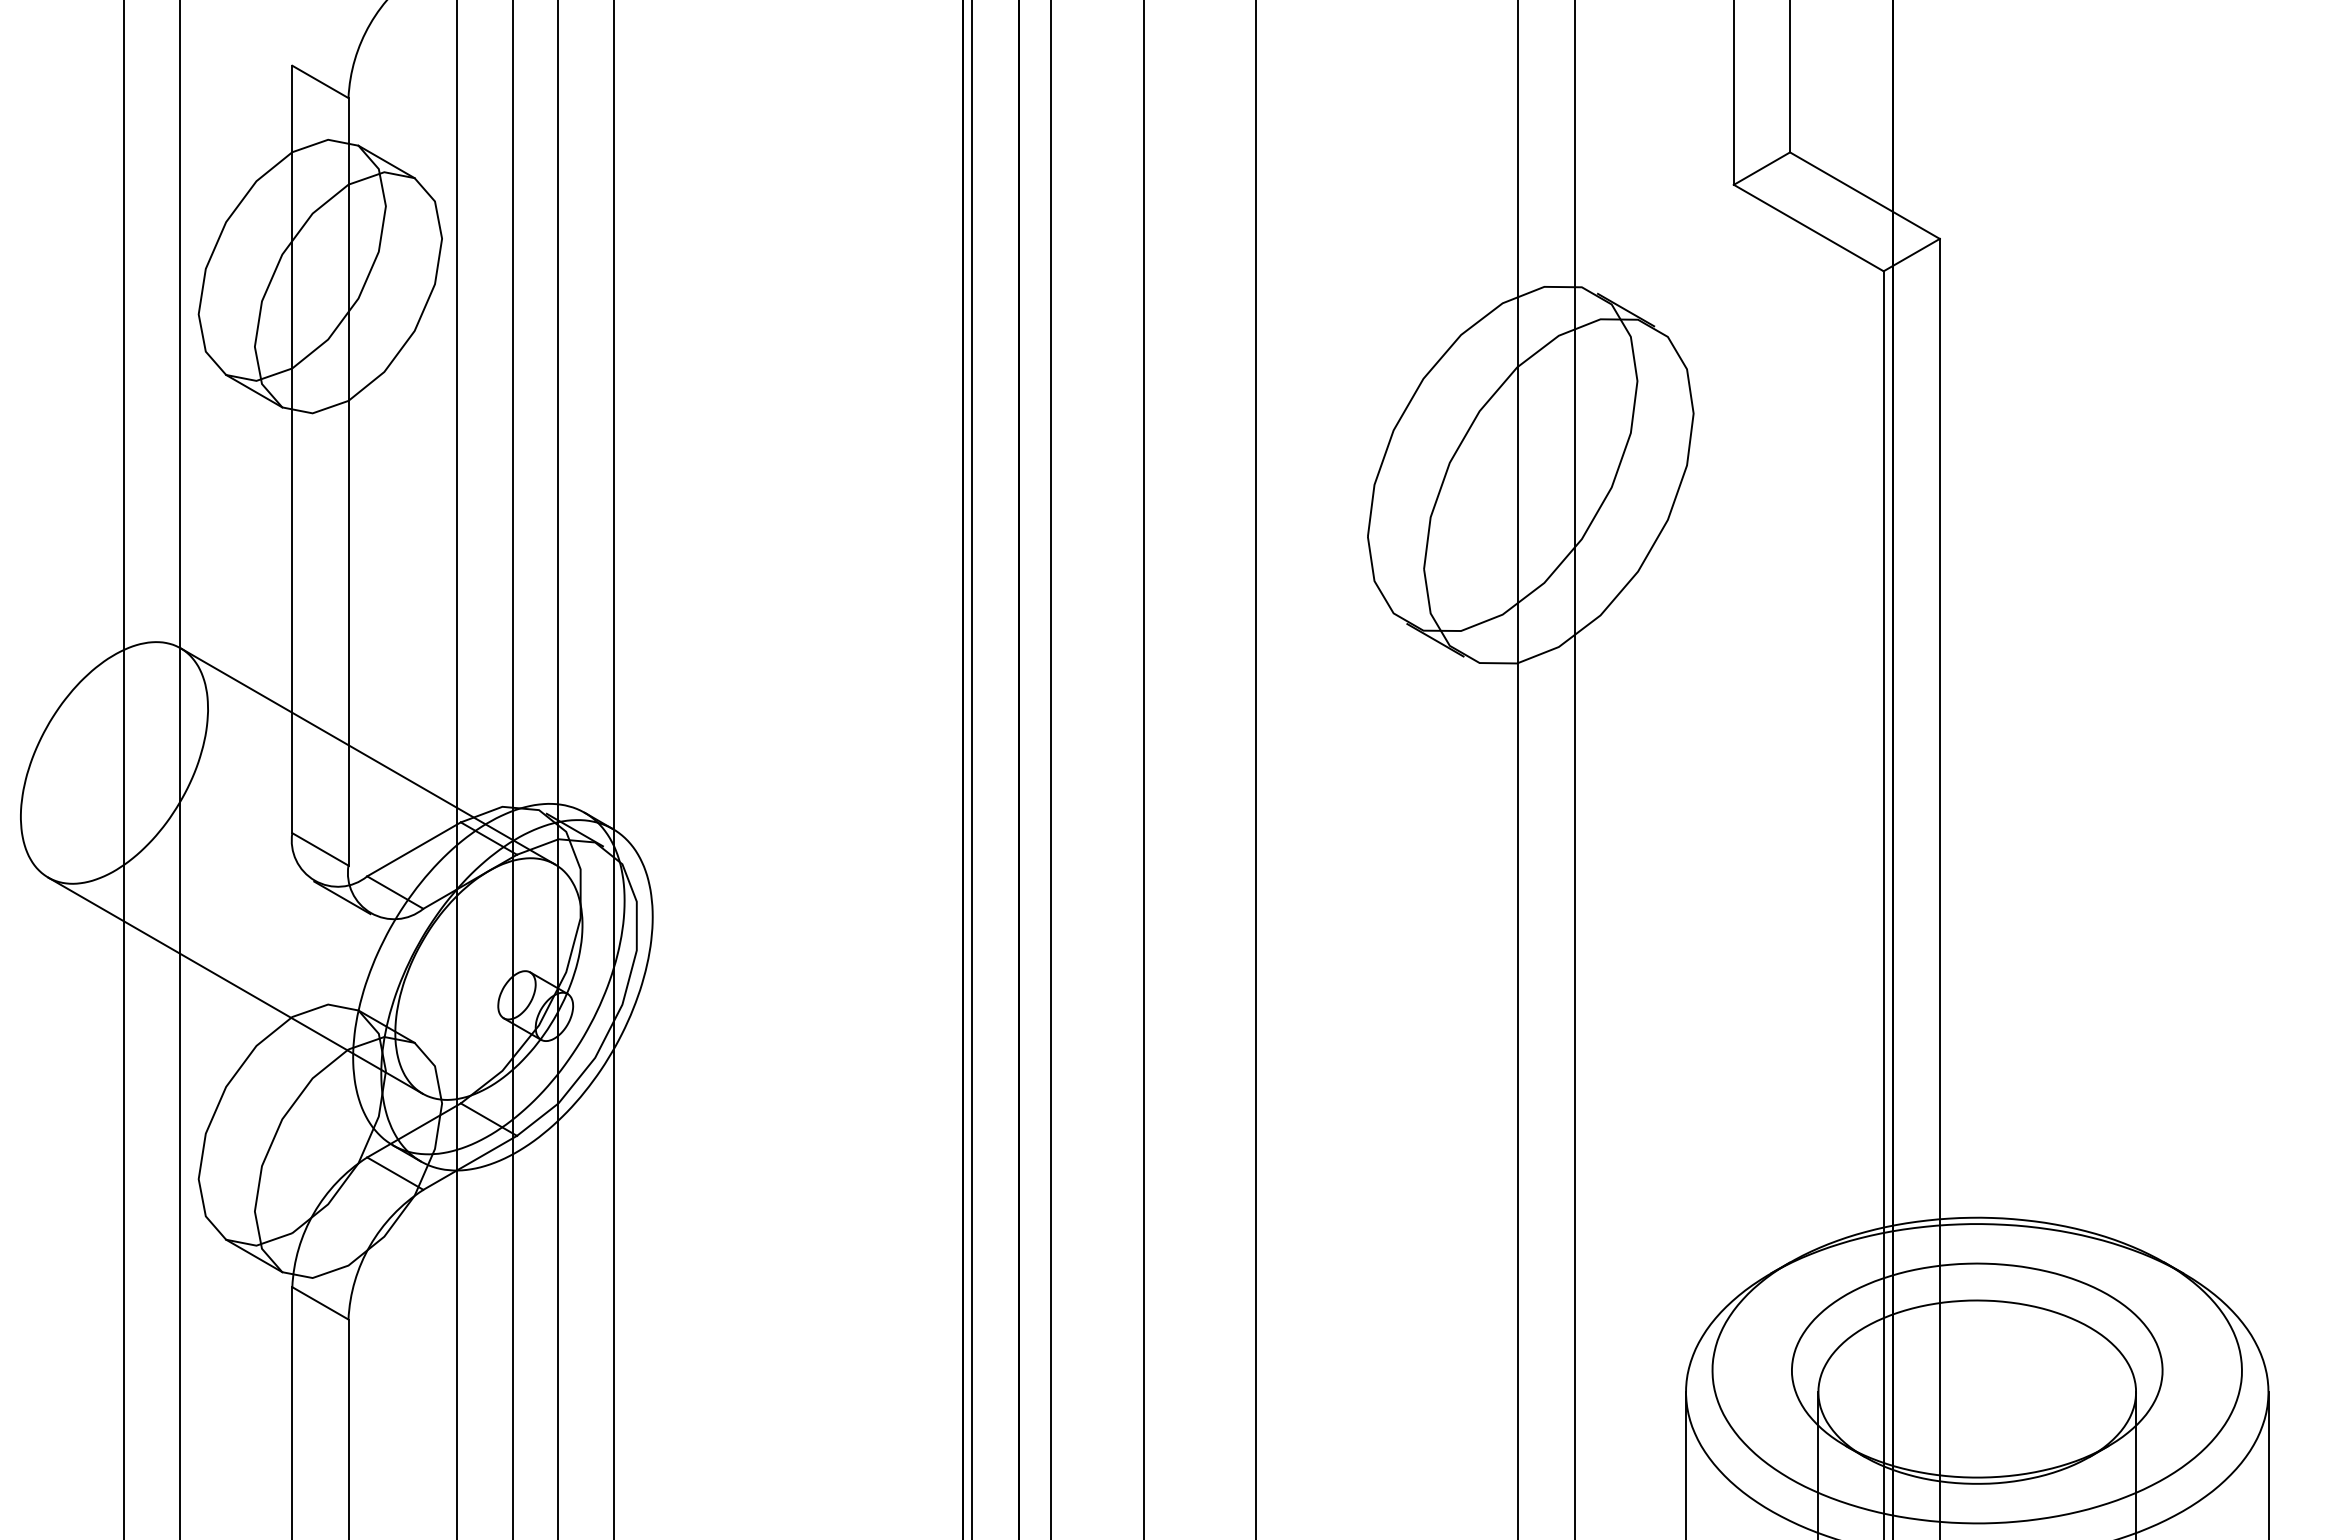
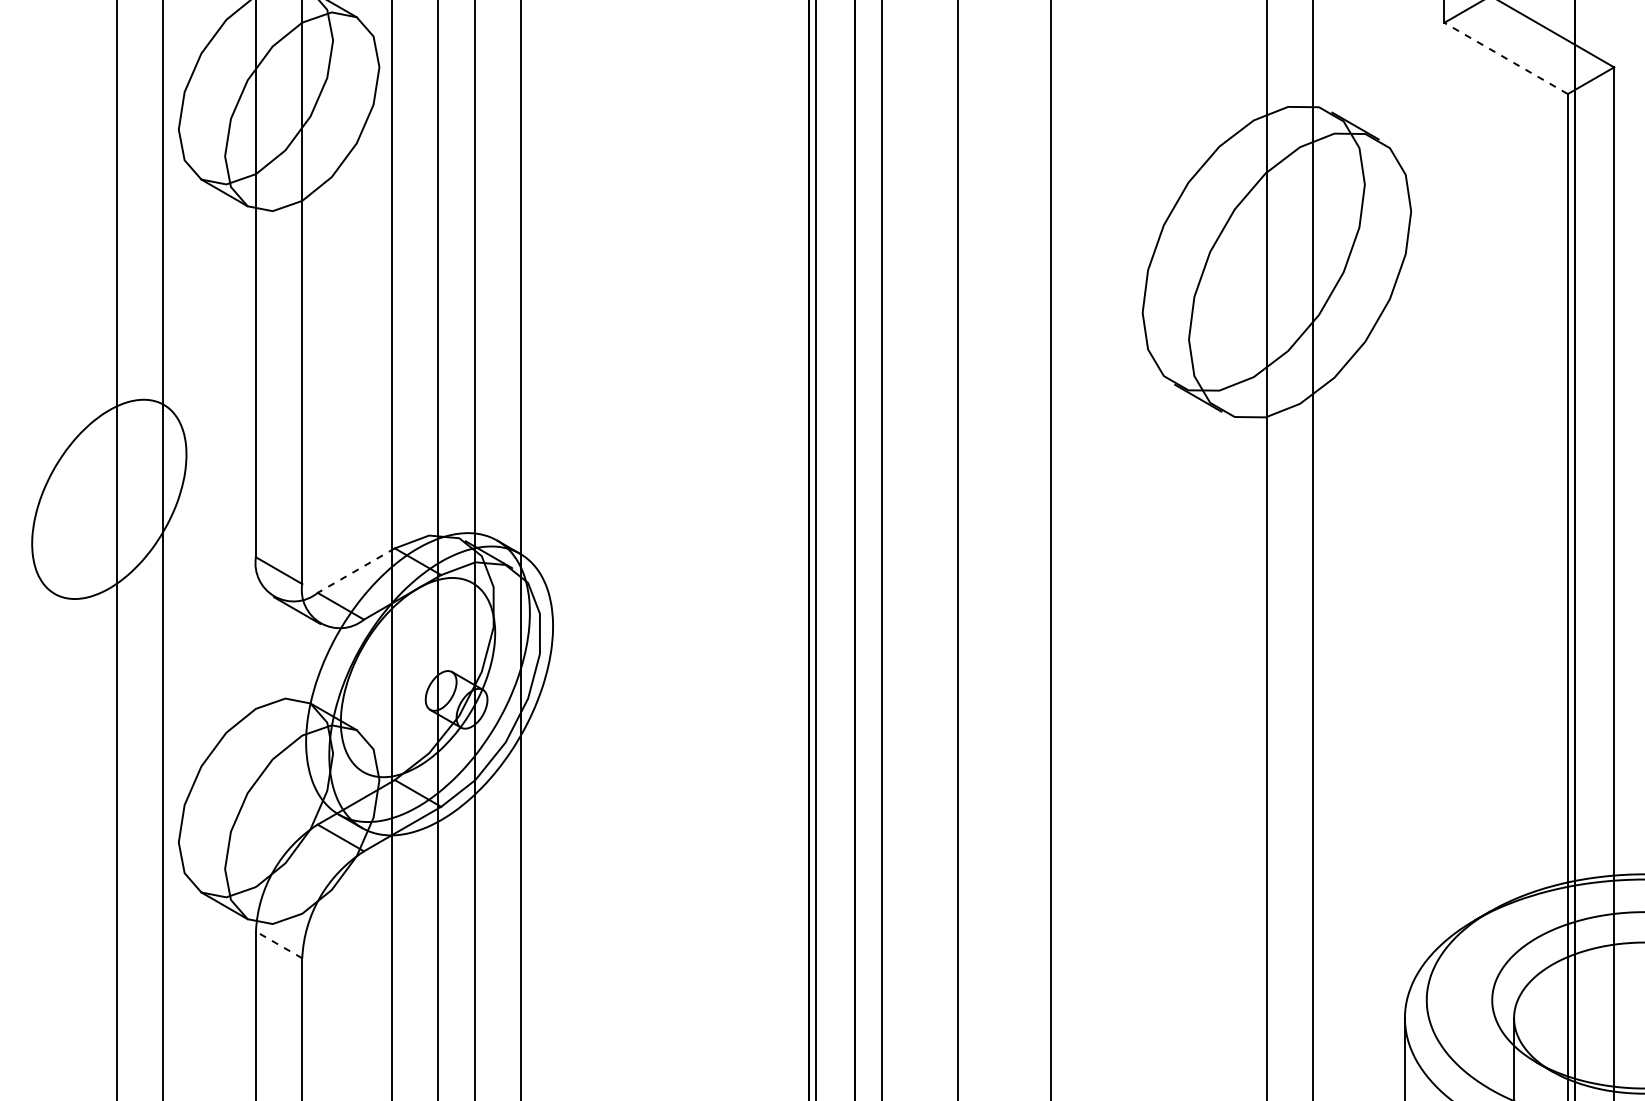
line: (1808, 227) -> (1505, 57), solid -> dashed
line: (367, 756) -> (317, 494), removed
line: (413, 849) -> (355, 570), solid -> dashed
line: (235, 985) -> (209, 682), removed
line: (319, 1303) -> (278, 945), solid -> dashed

